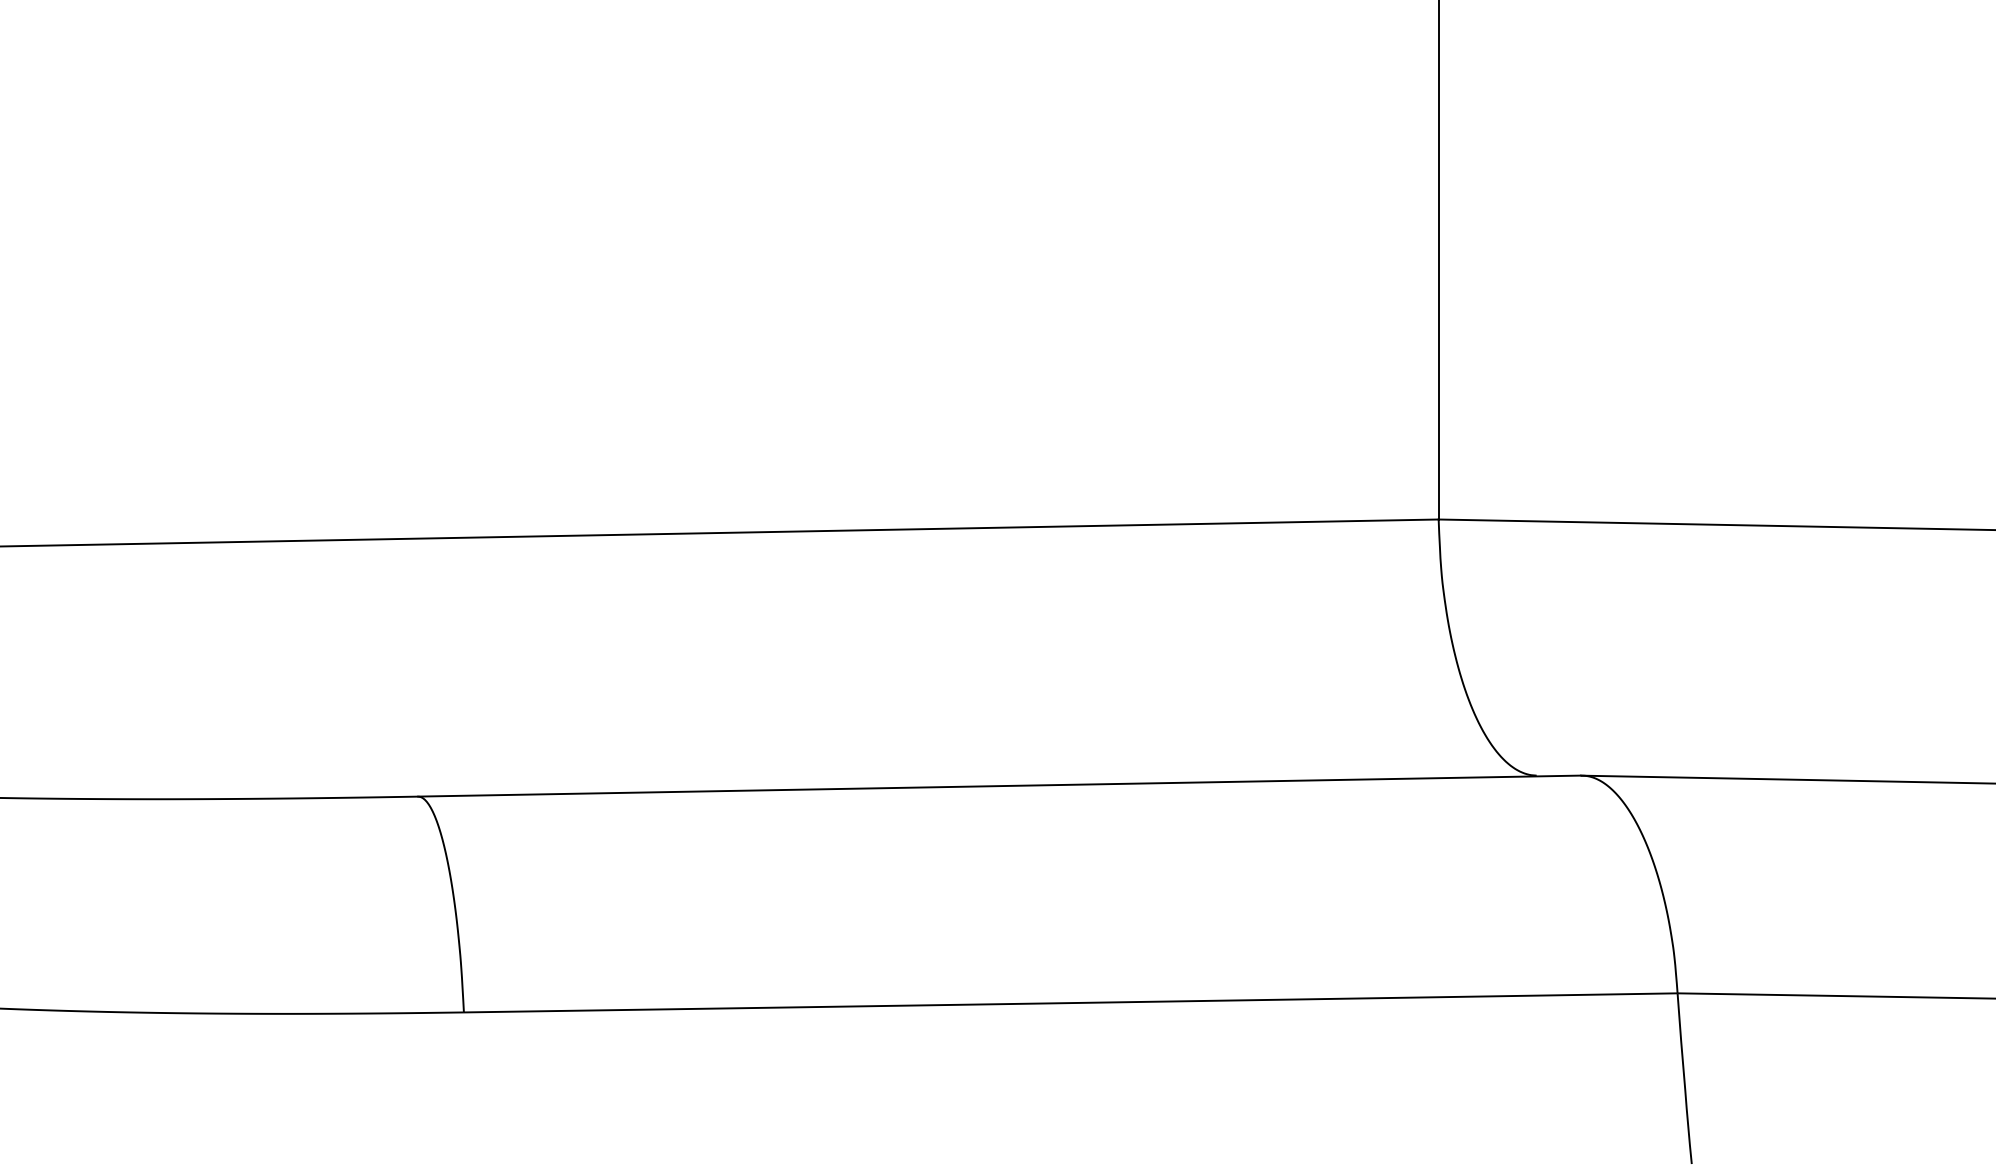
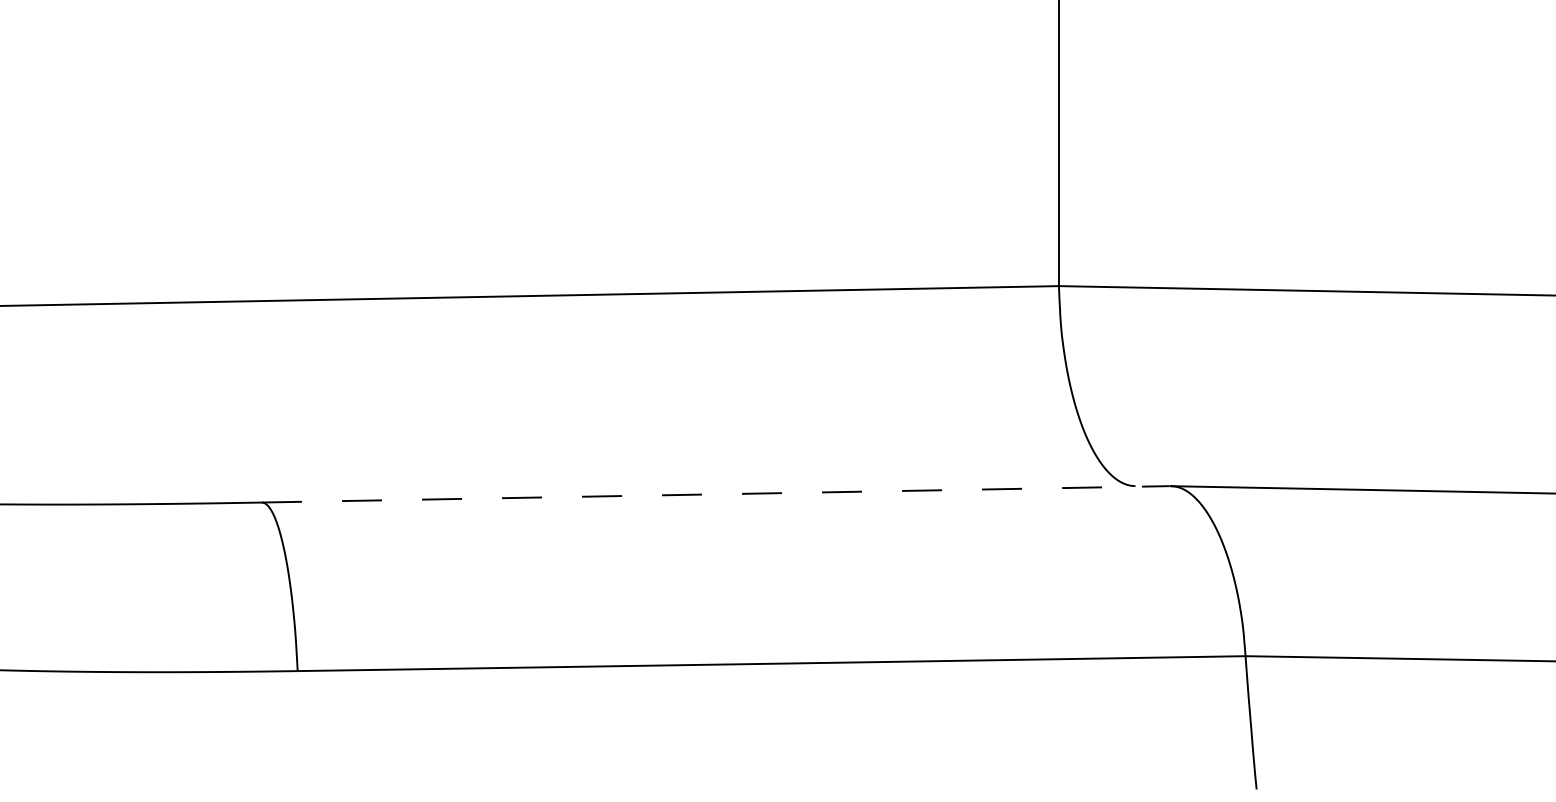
line: (999, 786) -> (715, 494), solid -> dashed

